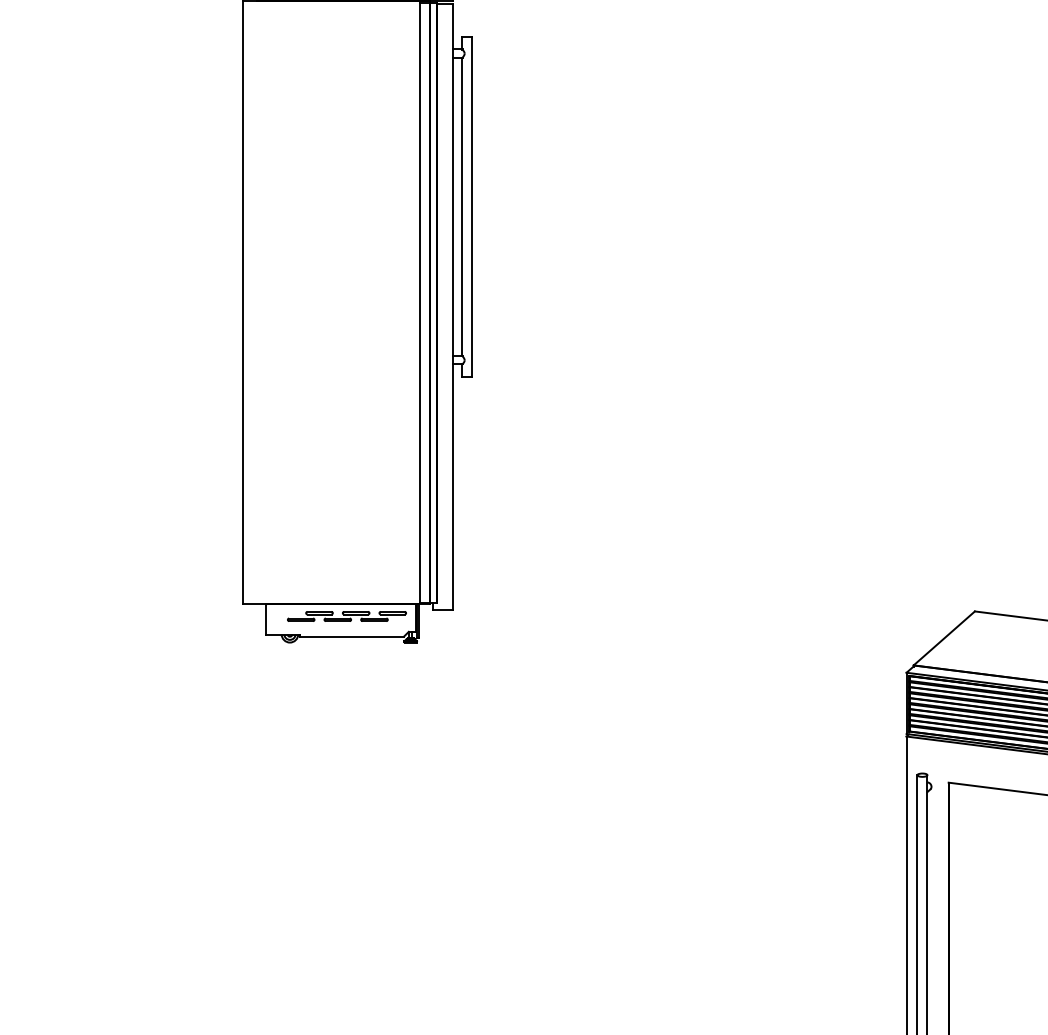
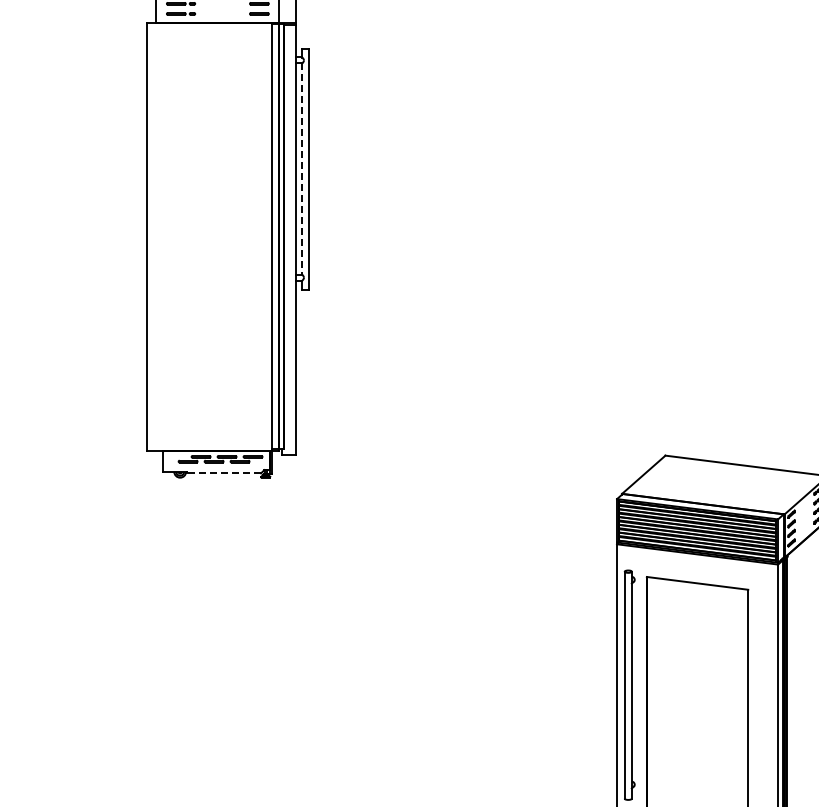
line: (462, 207) -> (302, 169), solid -> dashed
line: (351, 636) -> (223, 473), solid -> dashed

